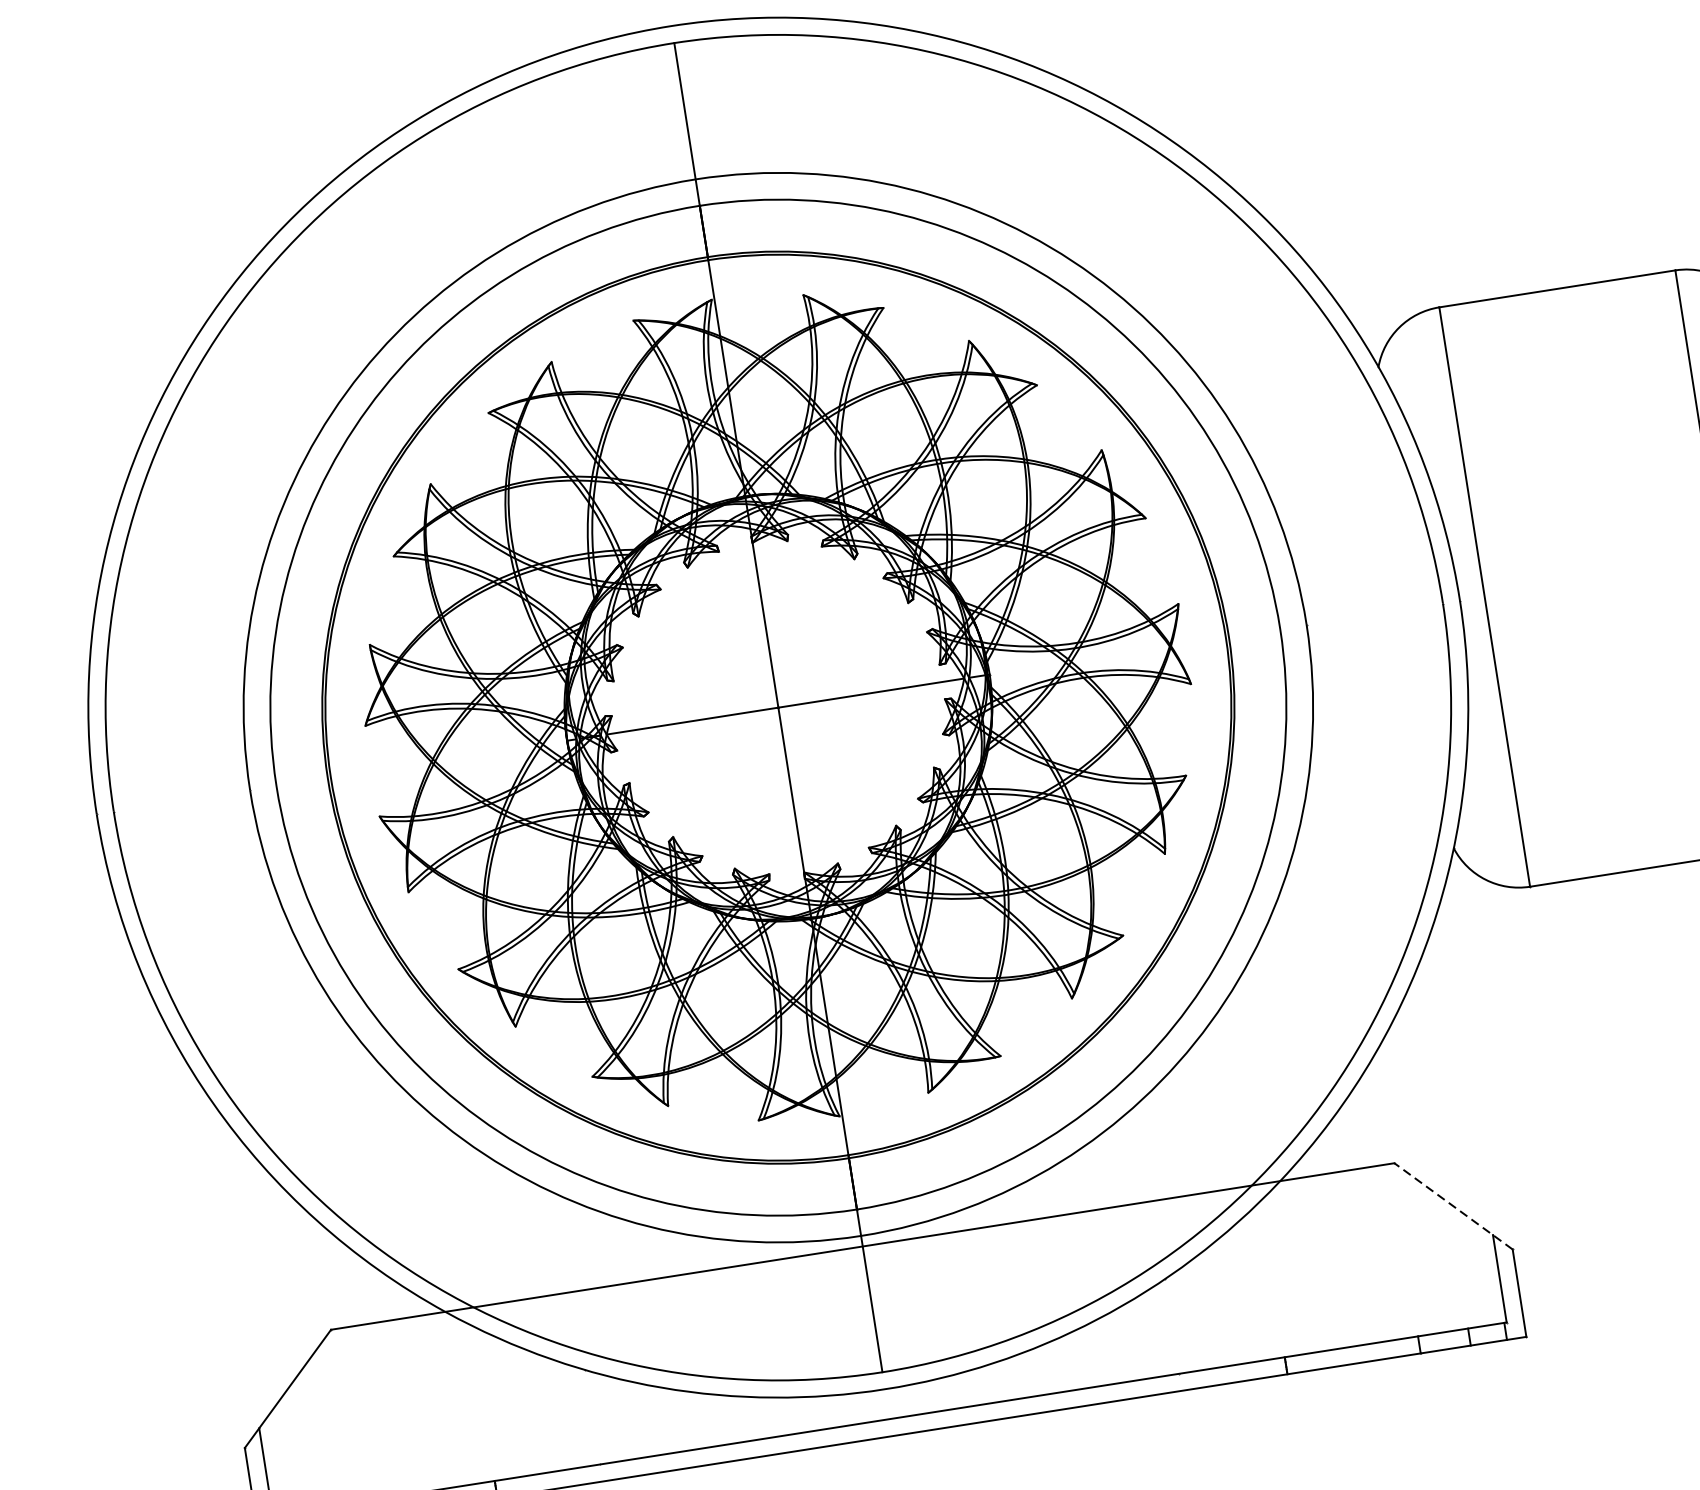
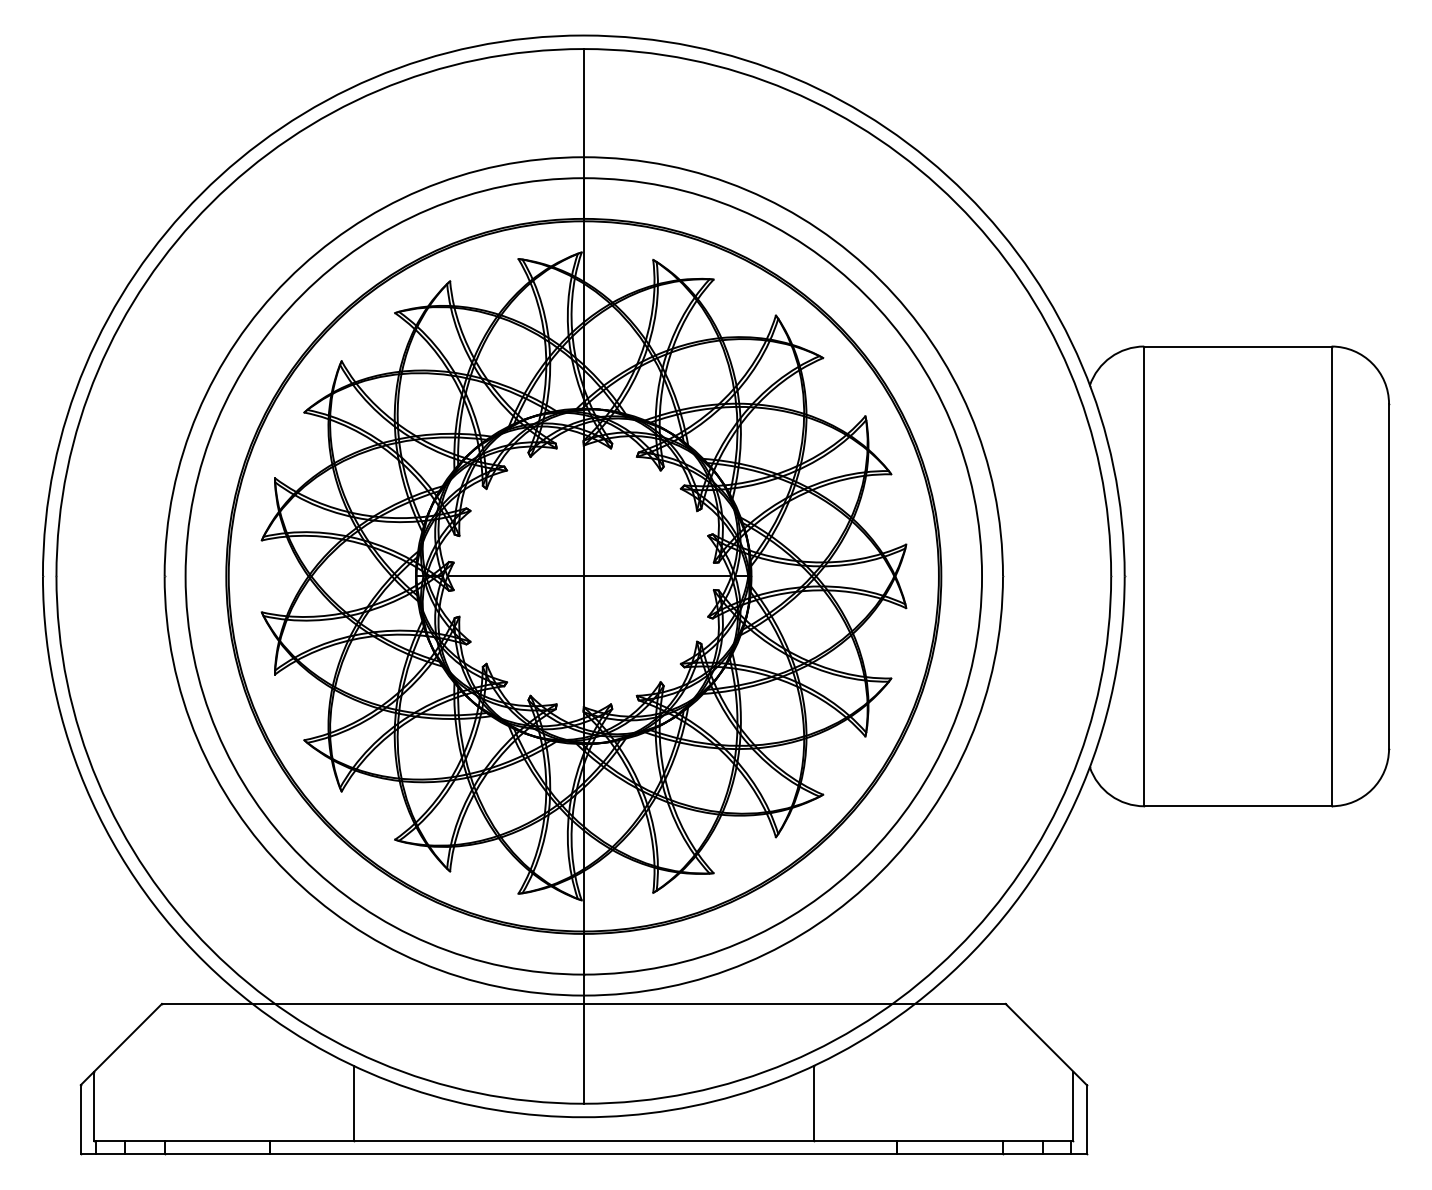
line: (1452, 1206) -> (1045, 1044), dashed -> solid
line: (1171, 1325) -> (813, 1102), added
line: (591, 1416) -> (353, 1102), added

